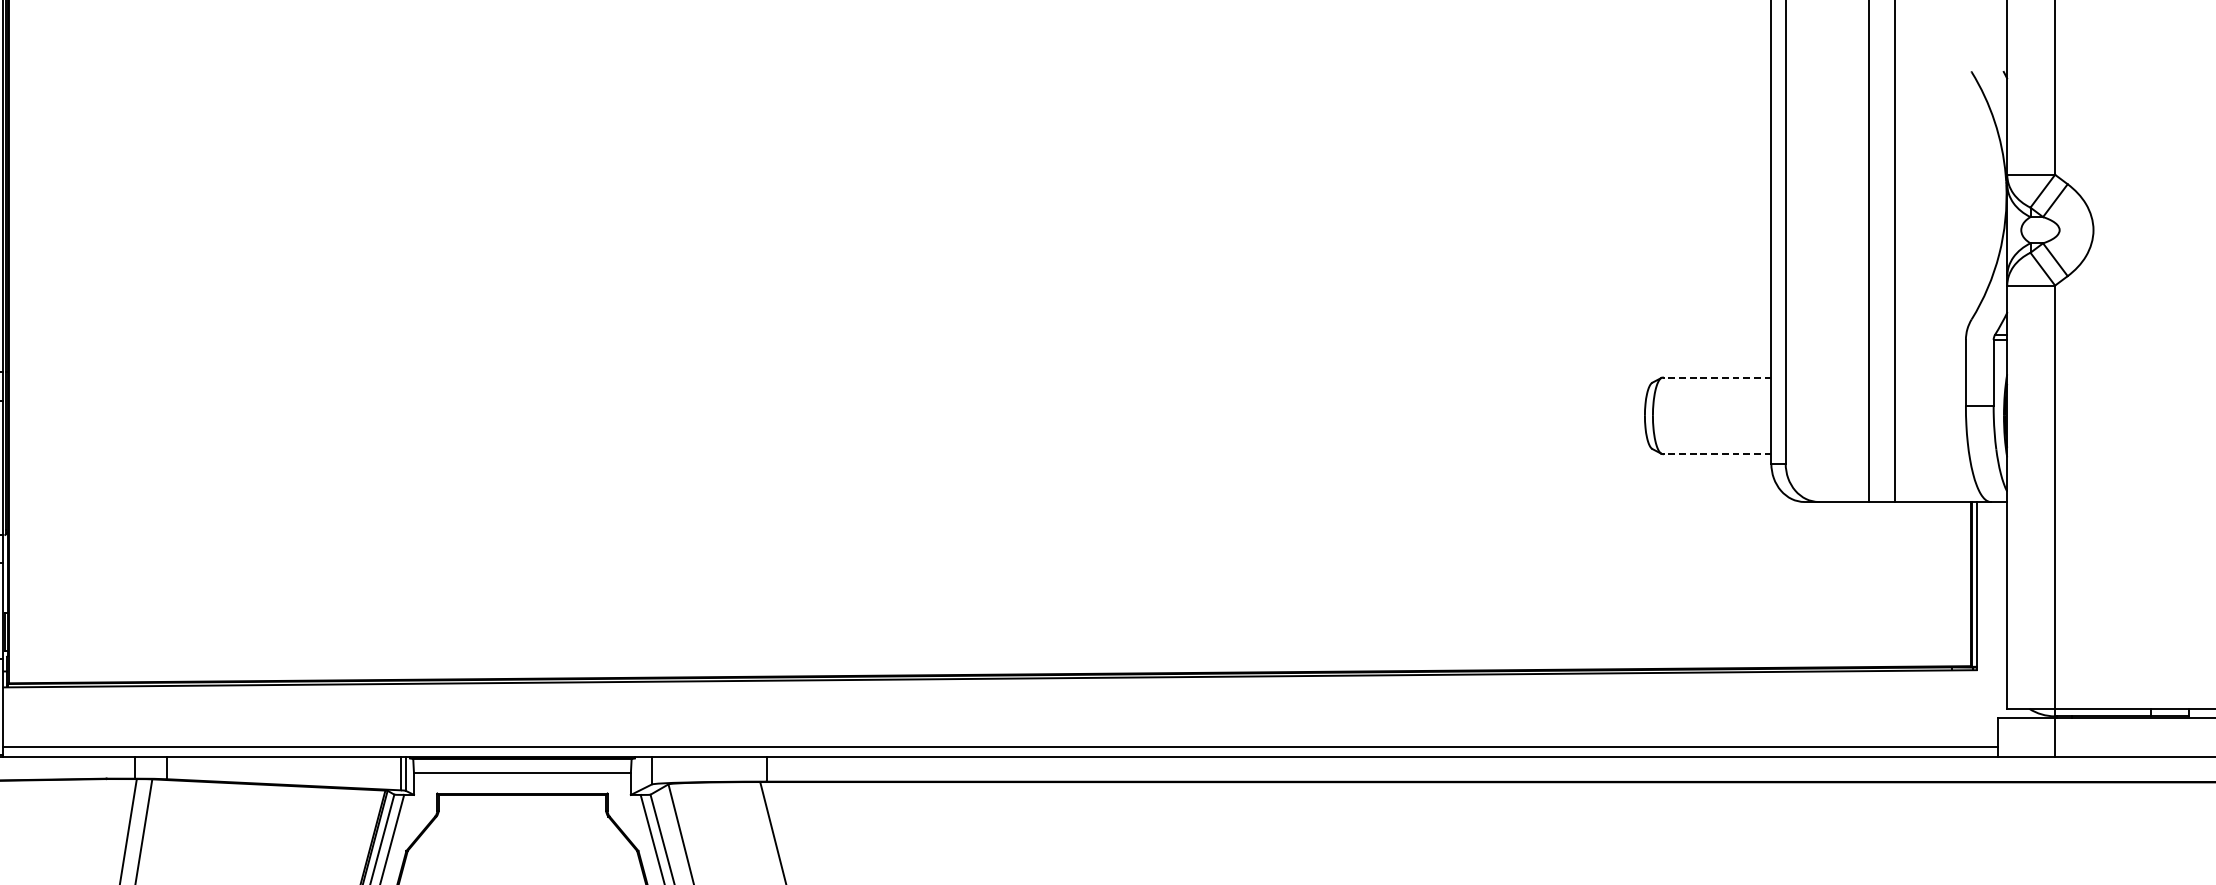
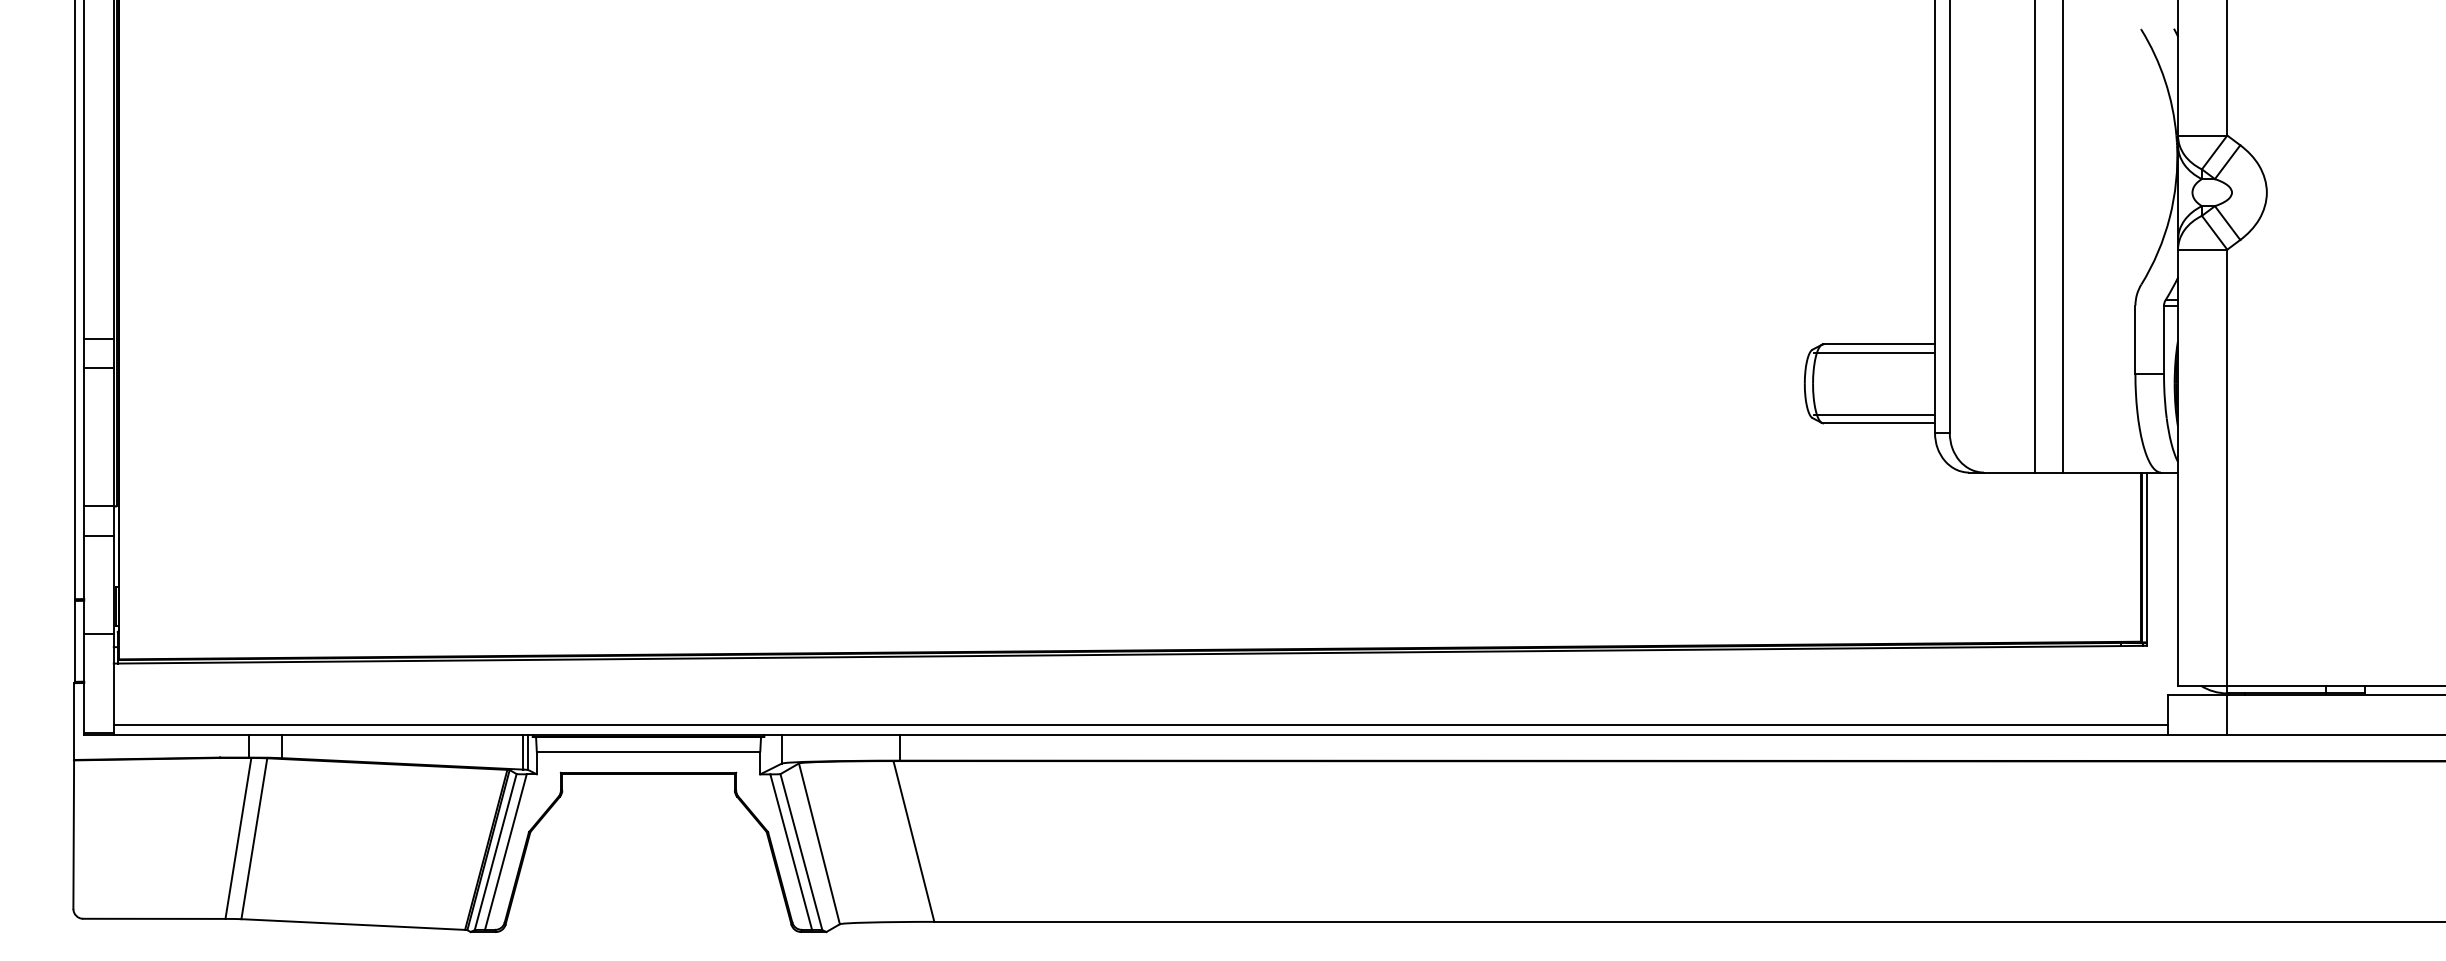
line: (1717, 377) -> (1879, 344), dashed -> solid
line: (1712, 385) -> (1874, 352), added
line: (1712, 445) -> (1874, 414), added
line: (1717, 454) -> (1879, 423), dashed -> solid

